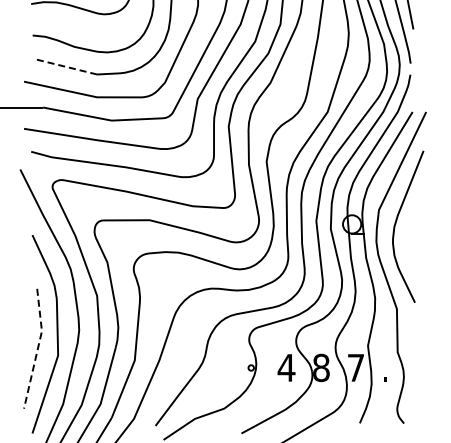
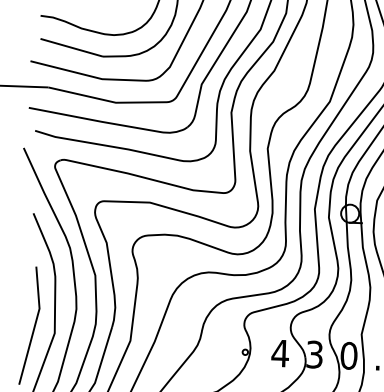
line: (65, 66) -> (72, 47), dashed -> solid
line: (37, 348) -> (34, 325), dashed -> solid
text: (321, 367) -> (314, 354), 8 -> 3
text: (355, 367) -> (348, 355), 7 -> 0

